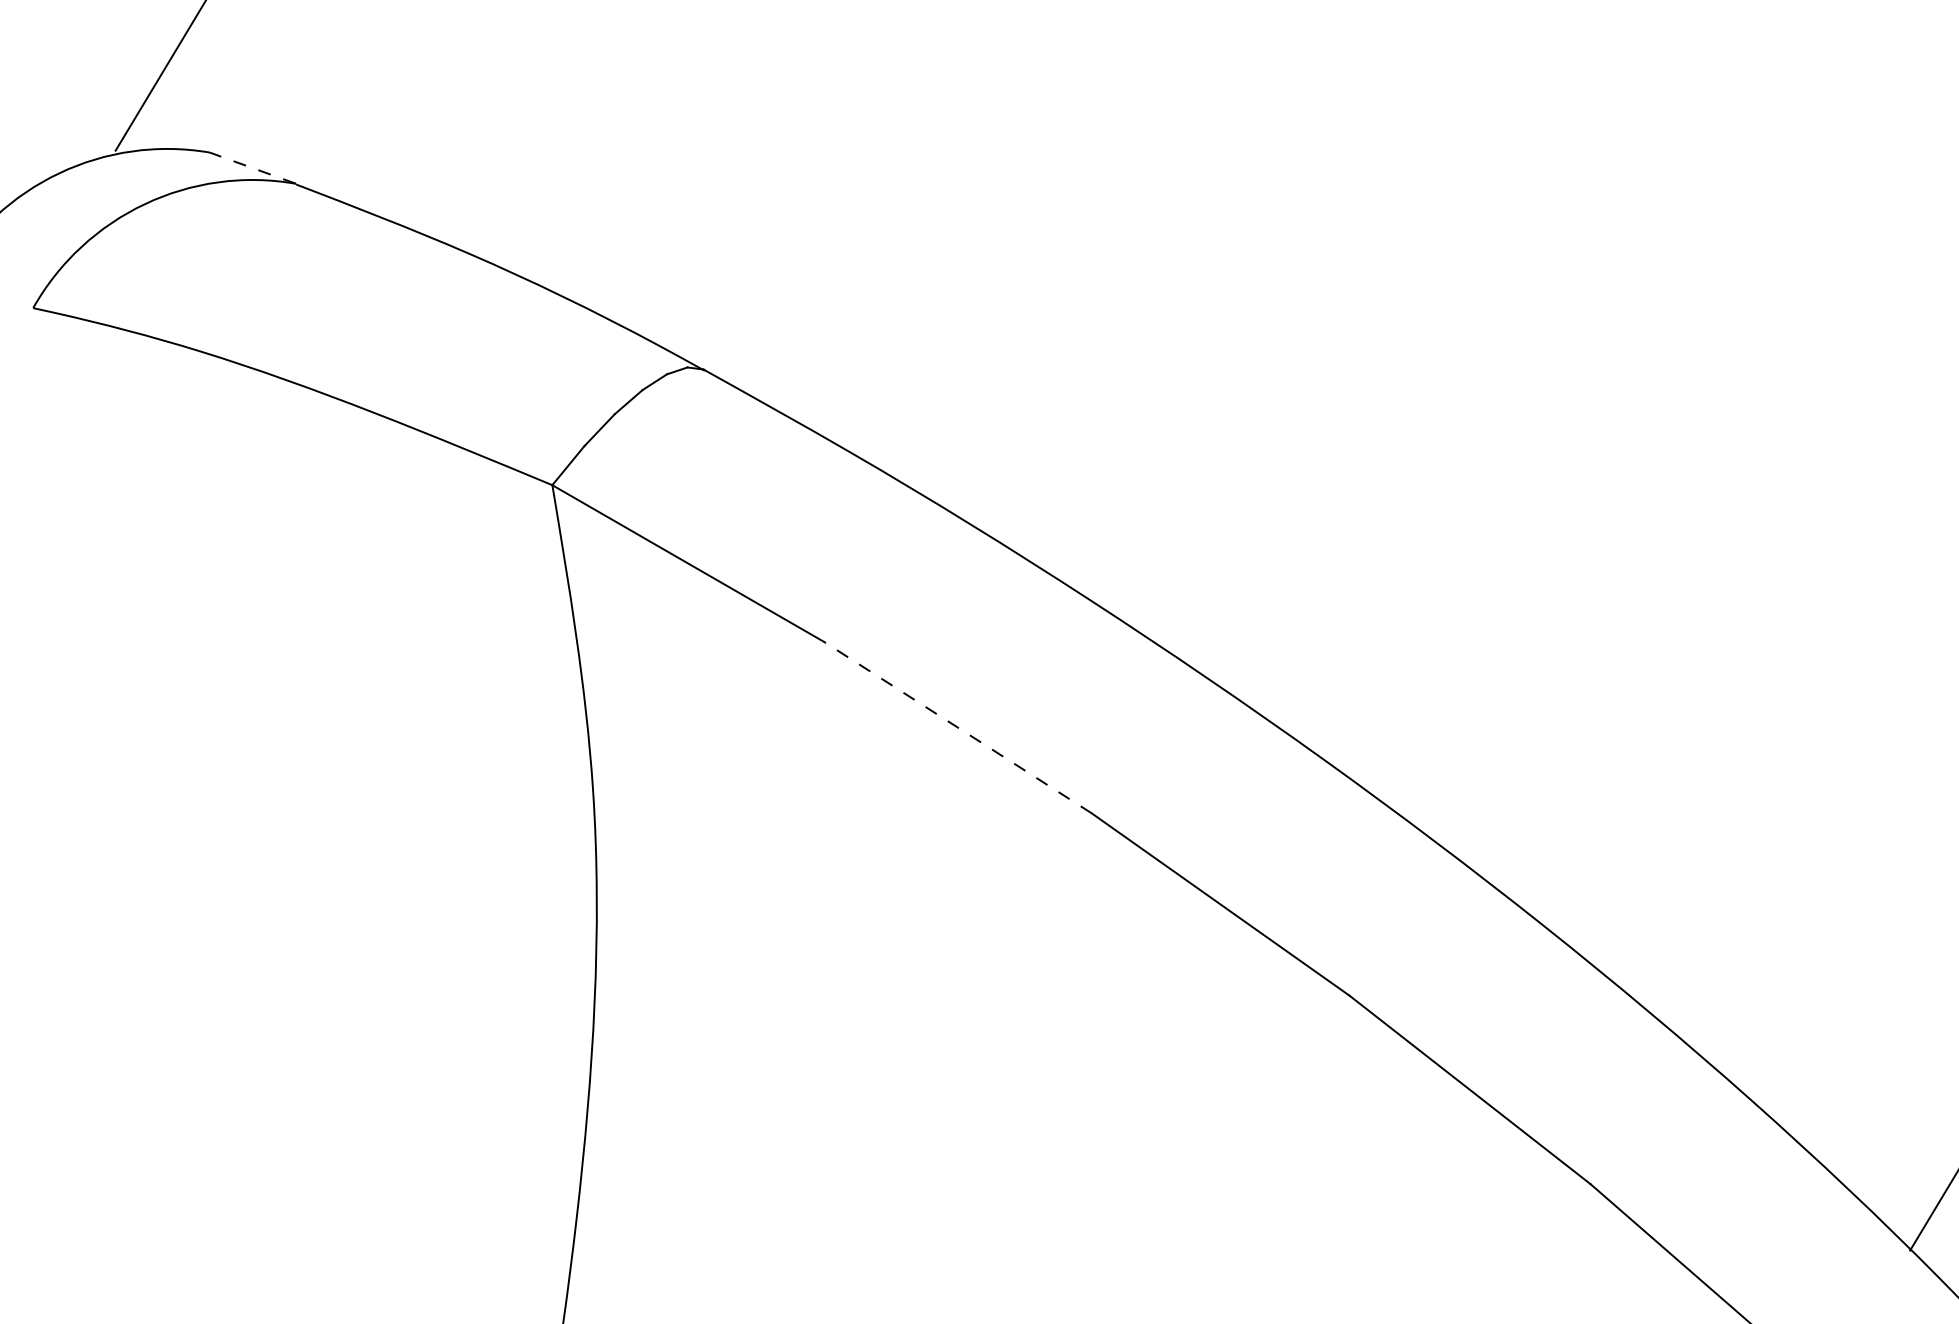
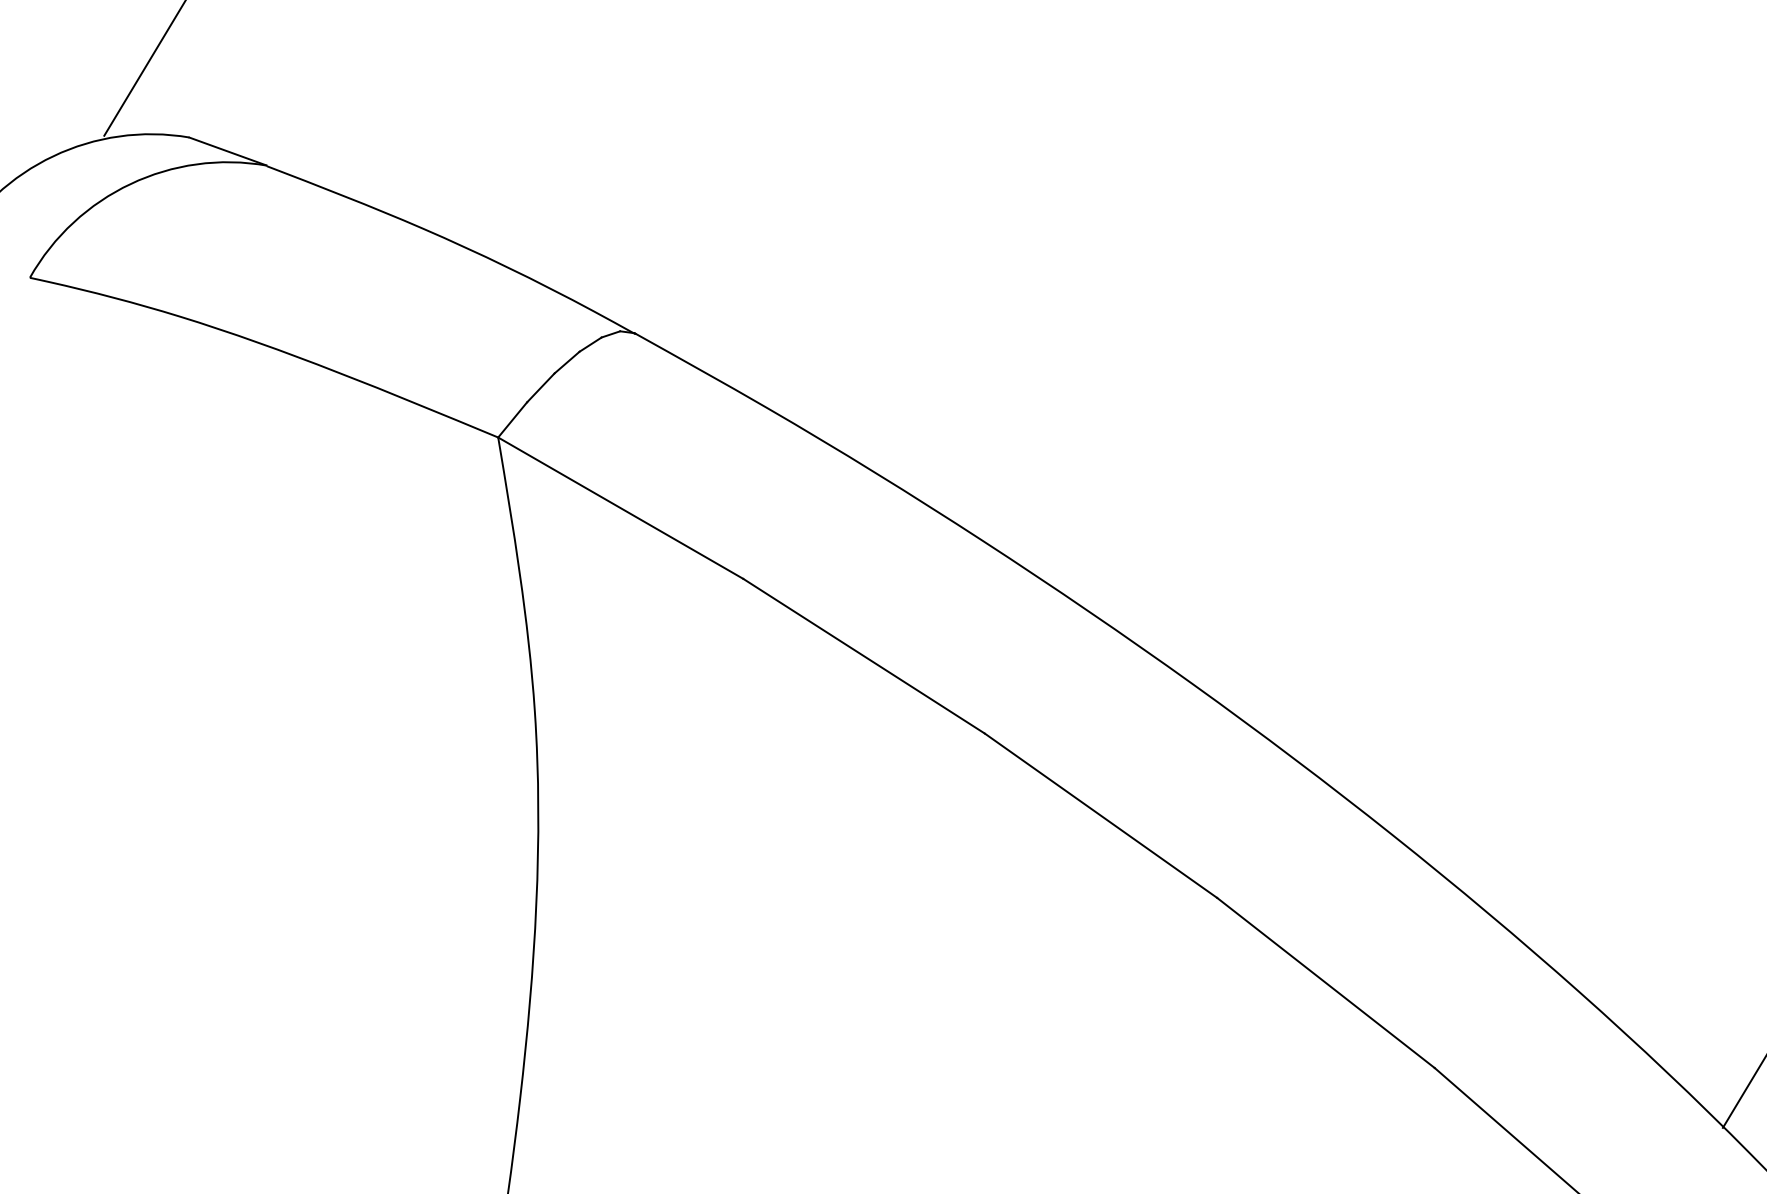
line: (252, 167) -> (227, 150), dashed -> solid
line: (957, 727) -> (863, 656), dashed -> solid

